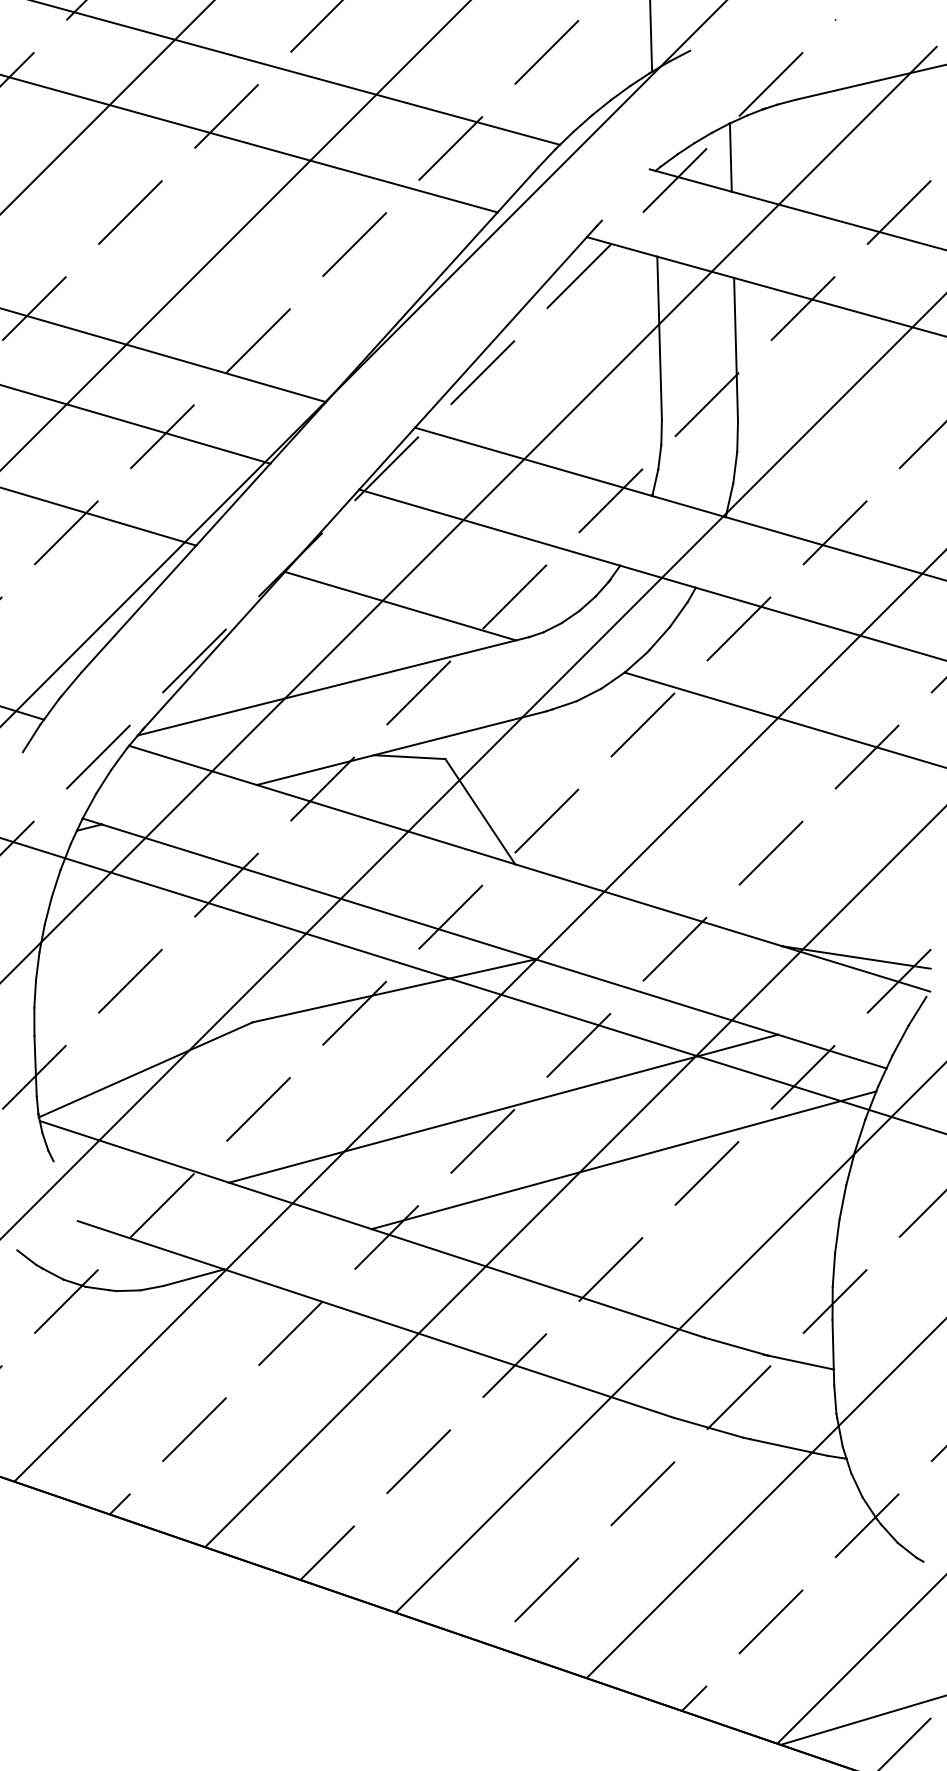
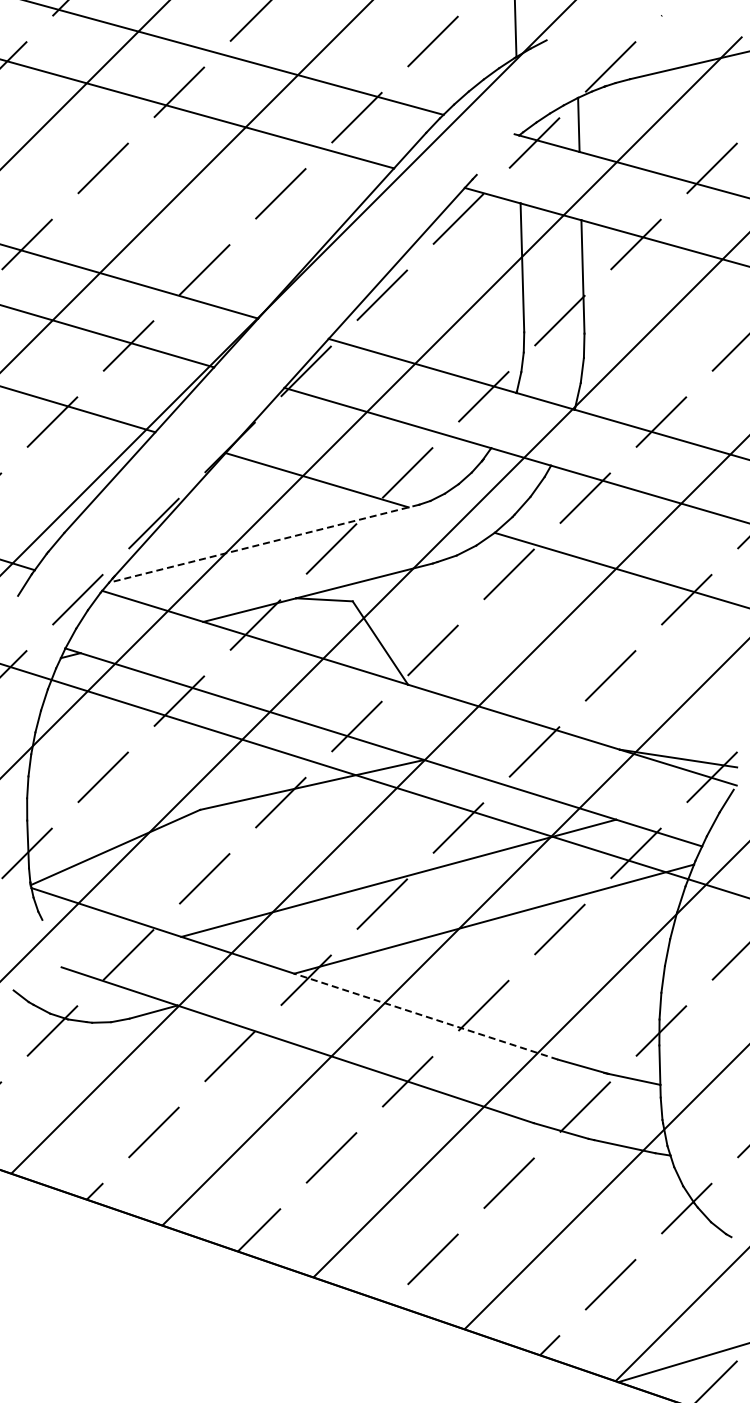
line: (333, 686) -> (264, 543), solid -> dashed
line: (538, 1283) -> (426, 1016), solid -> dashed

